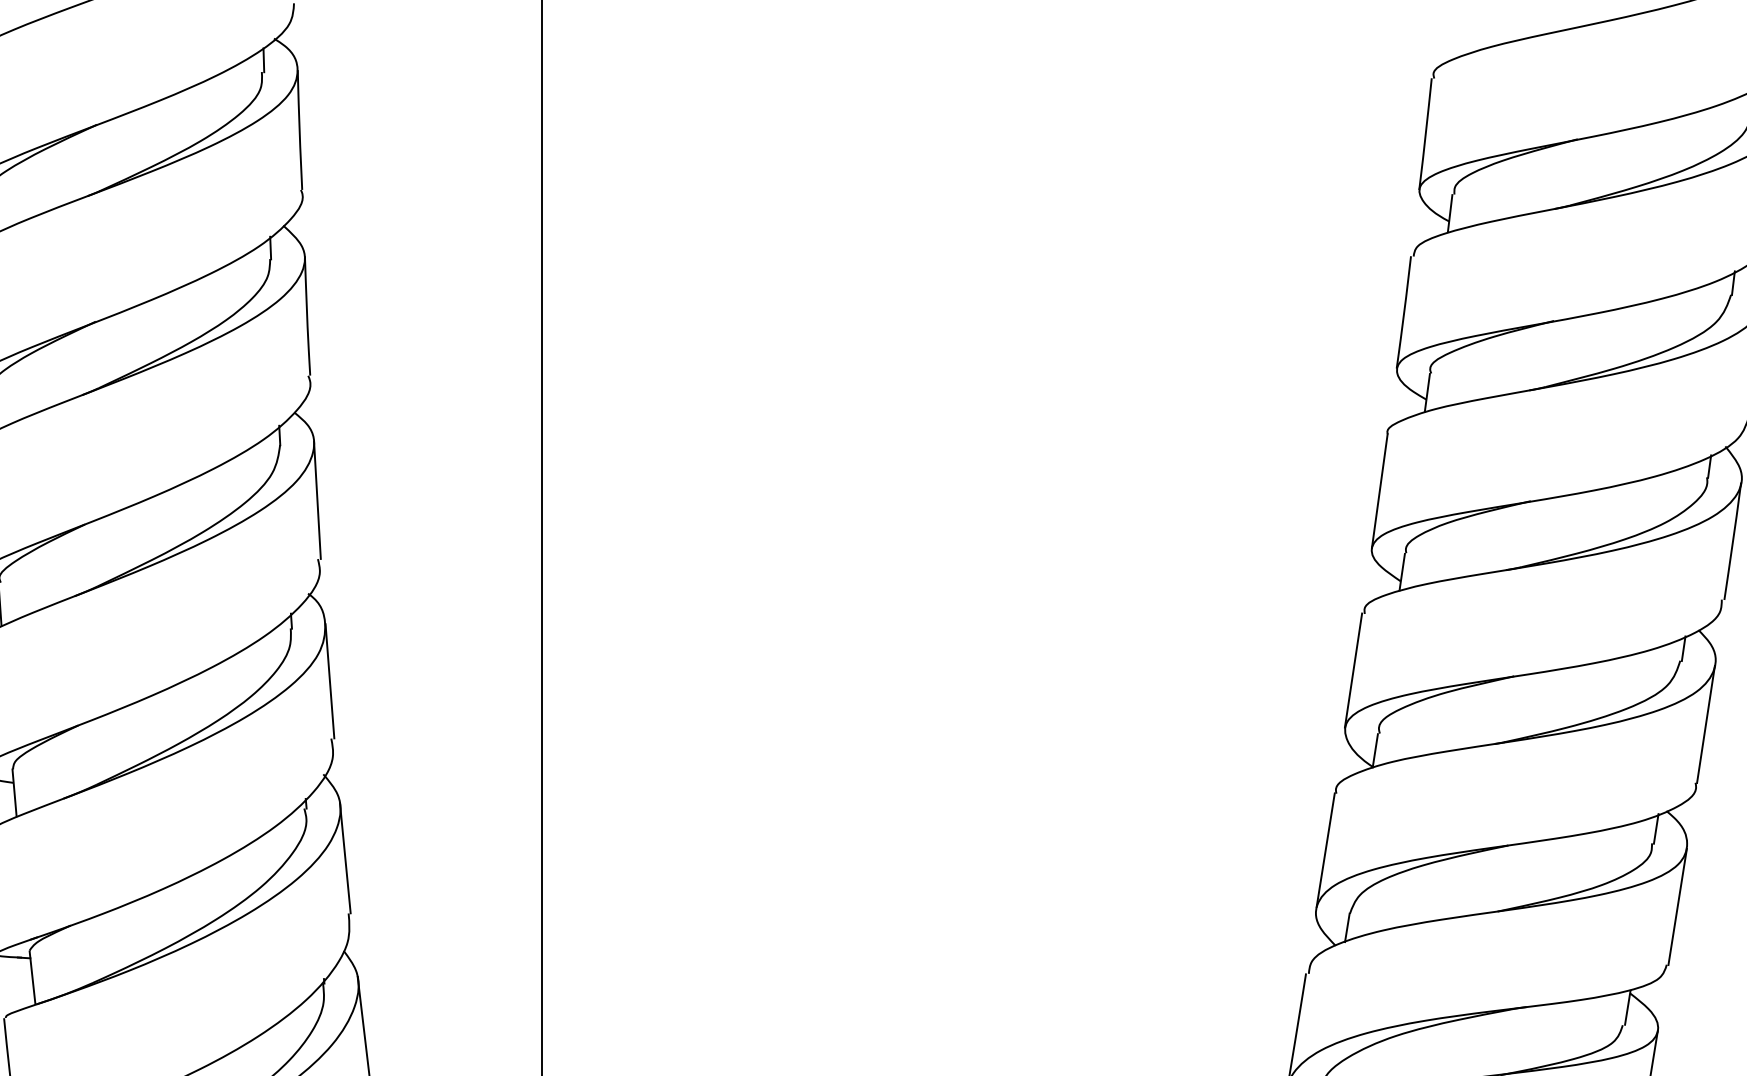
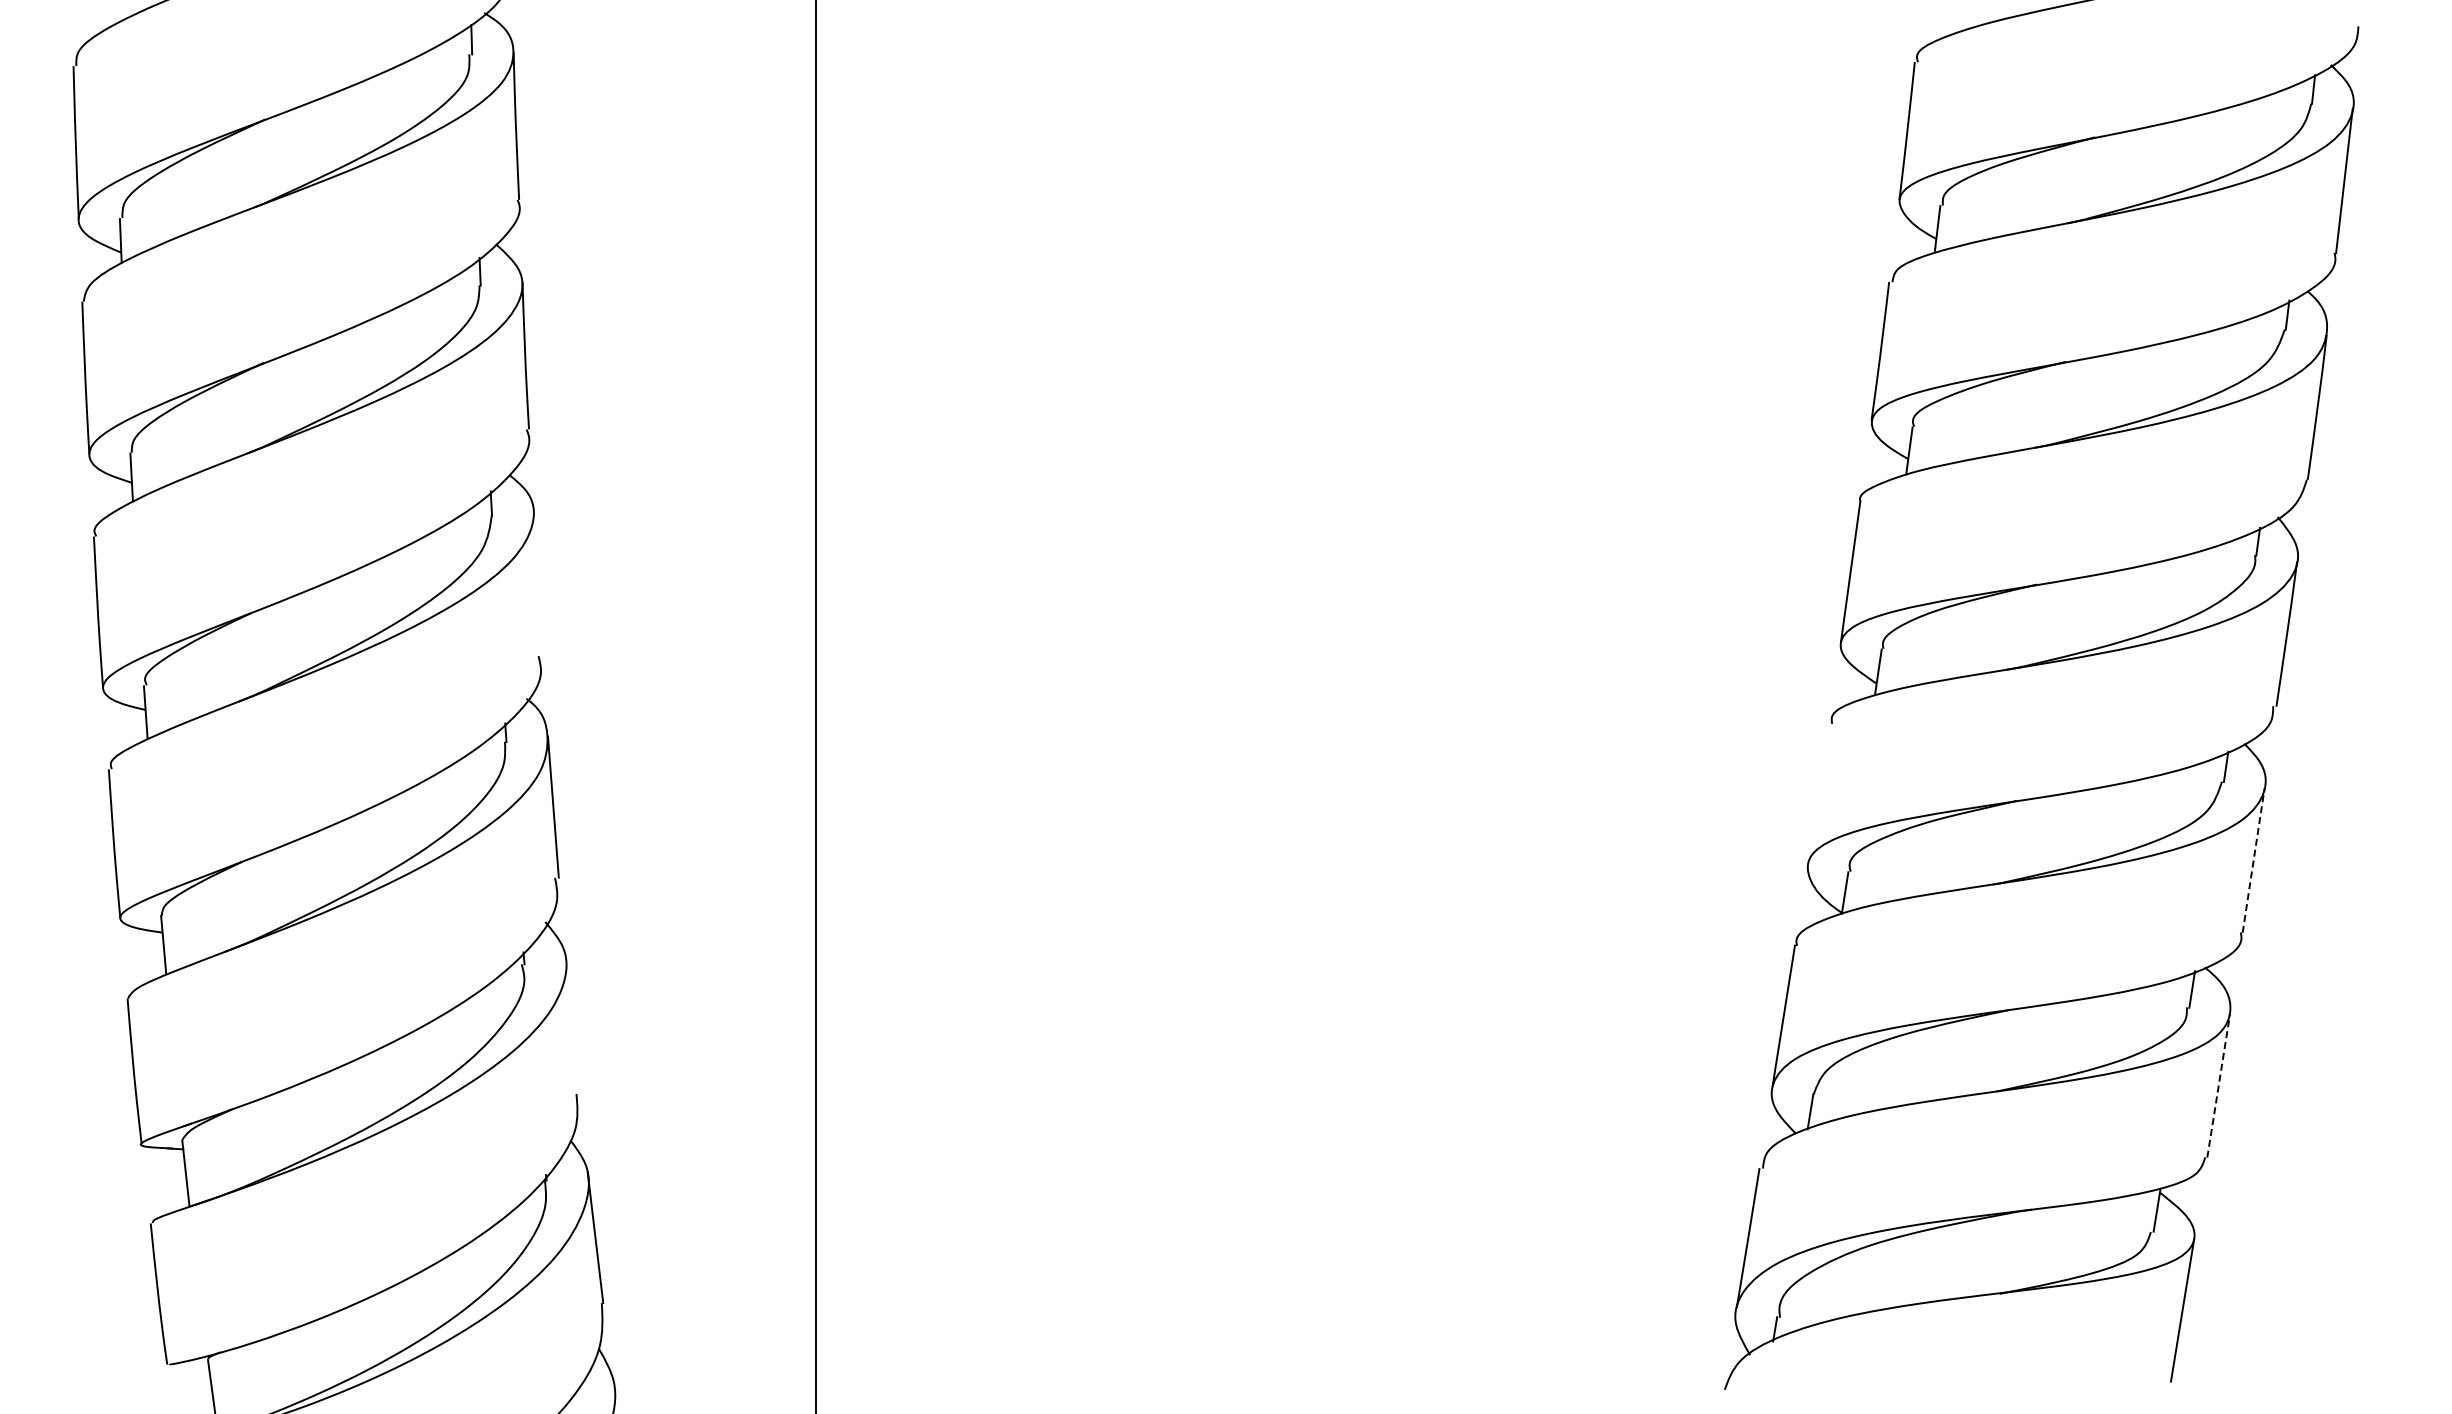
line: (317, 499) -> (537, 582), removed
line: (1352, 670) -> (1817, 793), removed
line: (1705, 723) -> (2253, 859), solid -> dashed
line: (345, 858) -> (572, 1025), removed
line: (1677, 906) -> (2218, 1085), solid -> dashed

